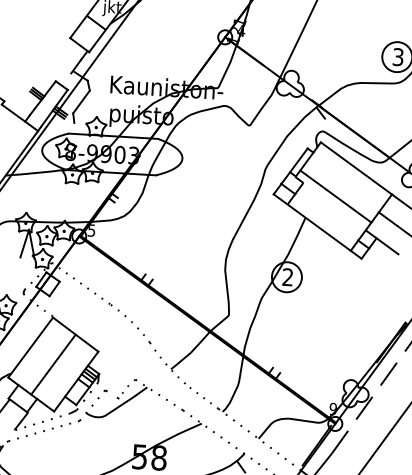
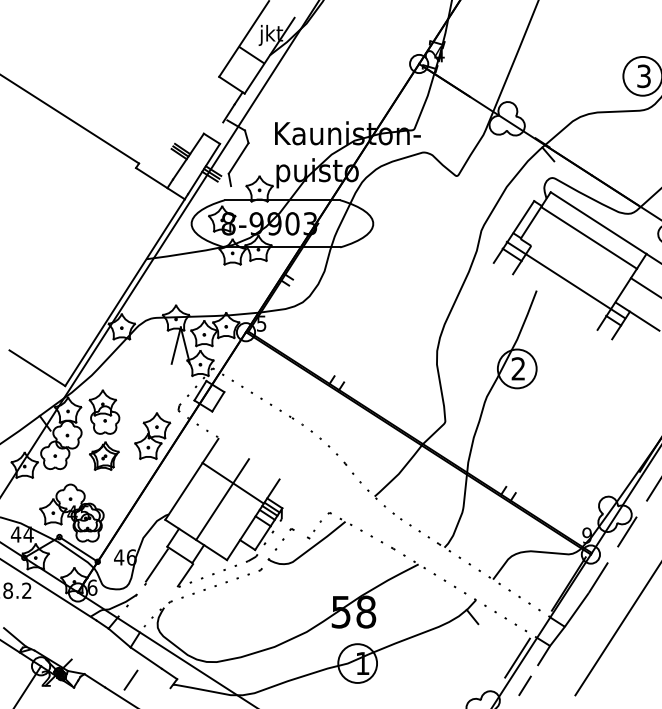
line: (336, 196) -> (589, 237), moved
line: (317, 226) -> (565, 279), moved
line: (75, 334) -> (232, 482), moved

